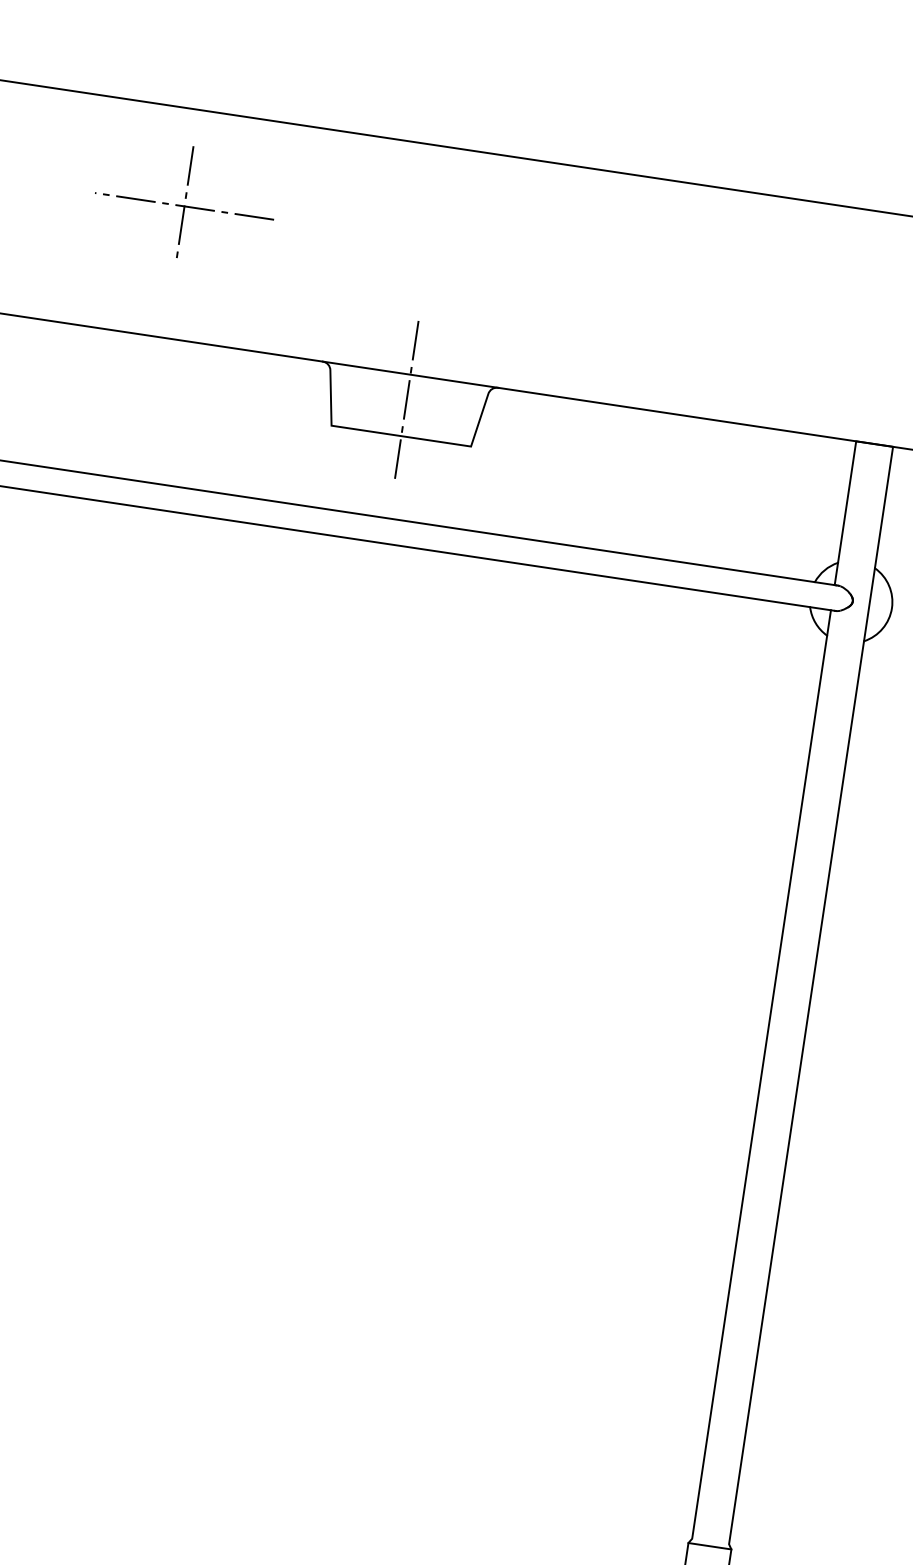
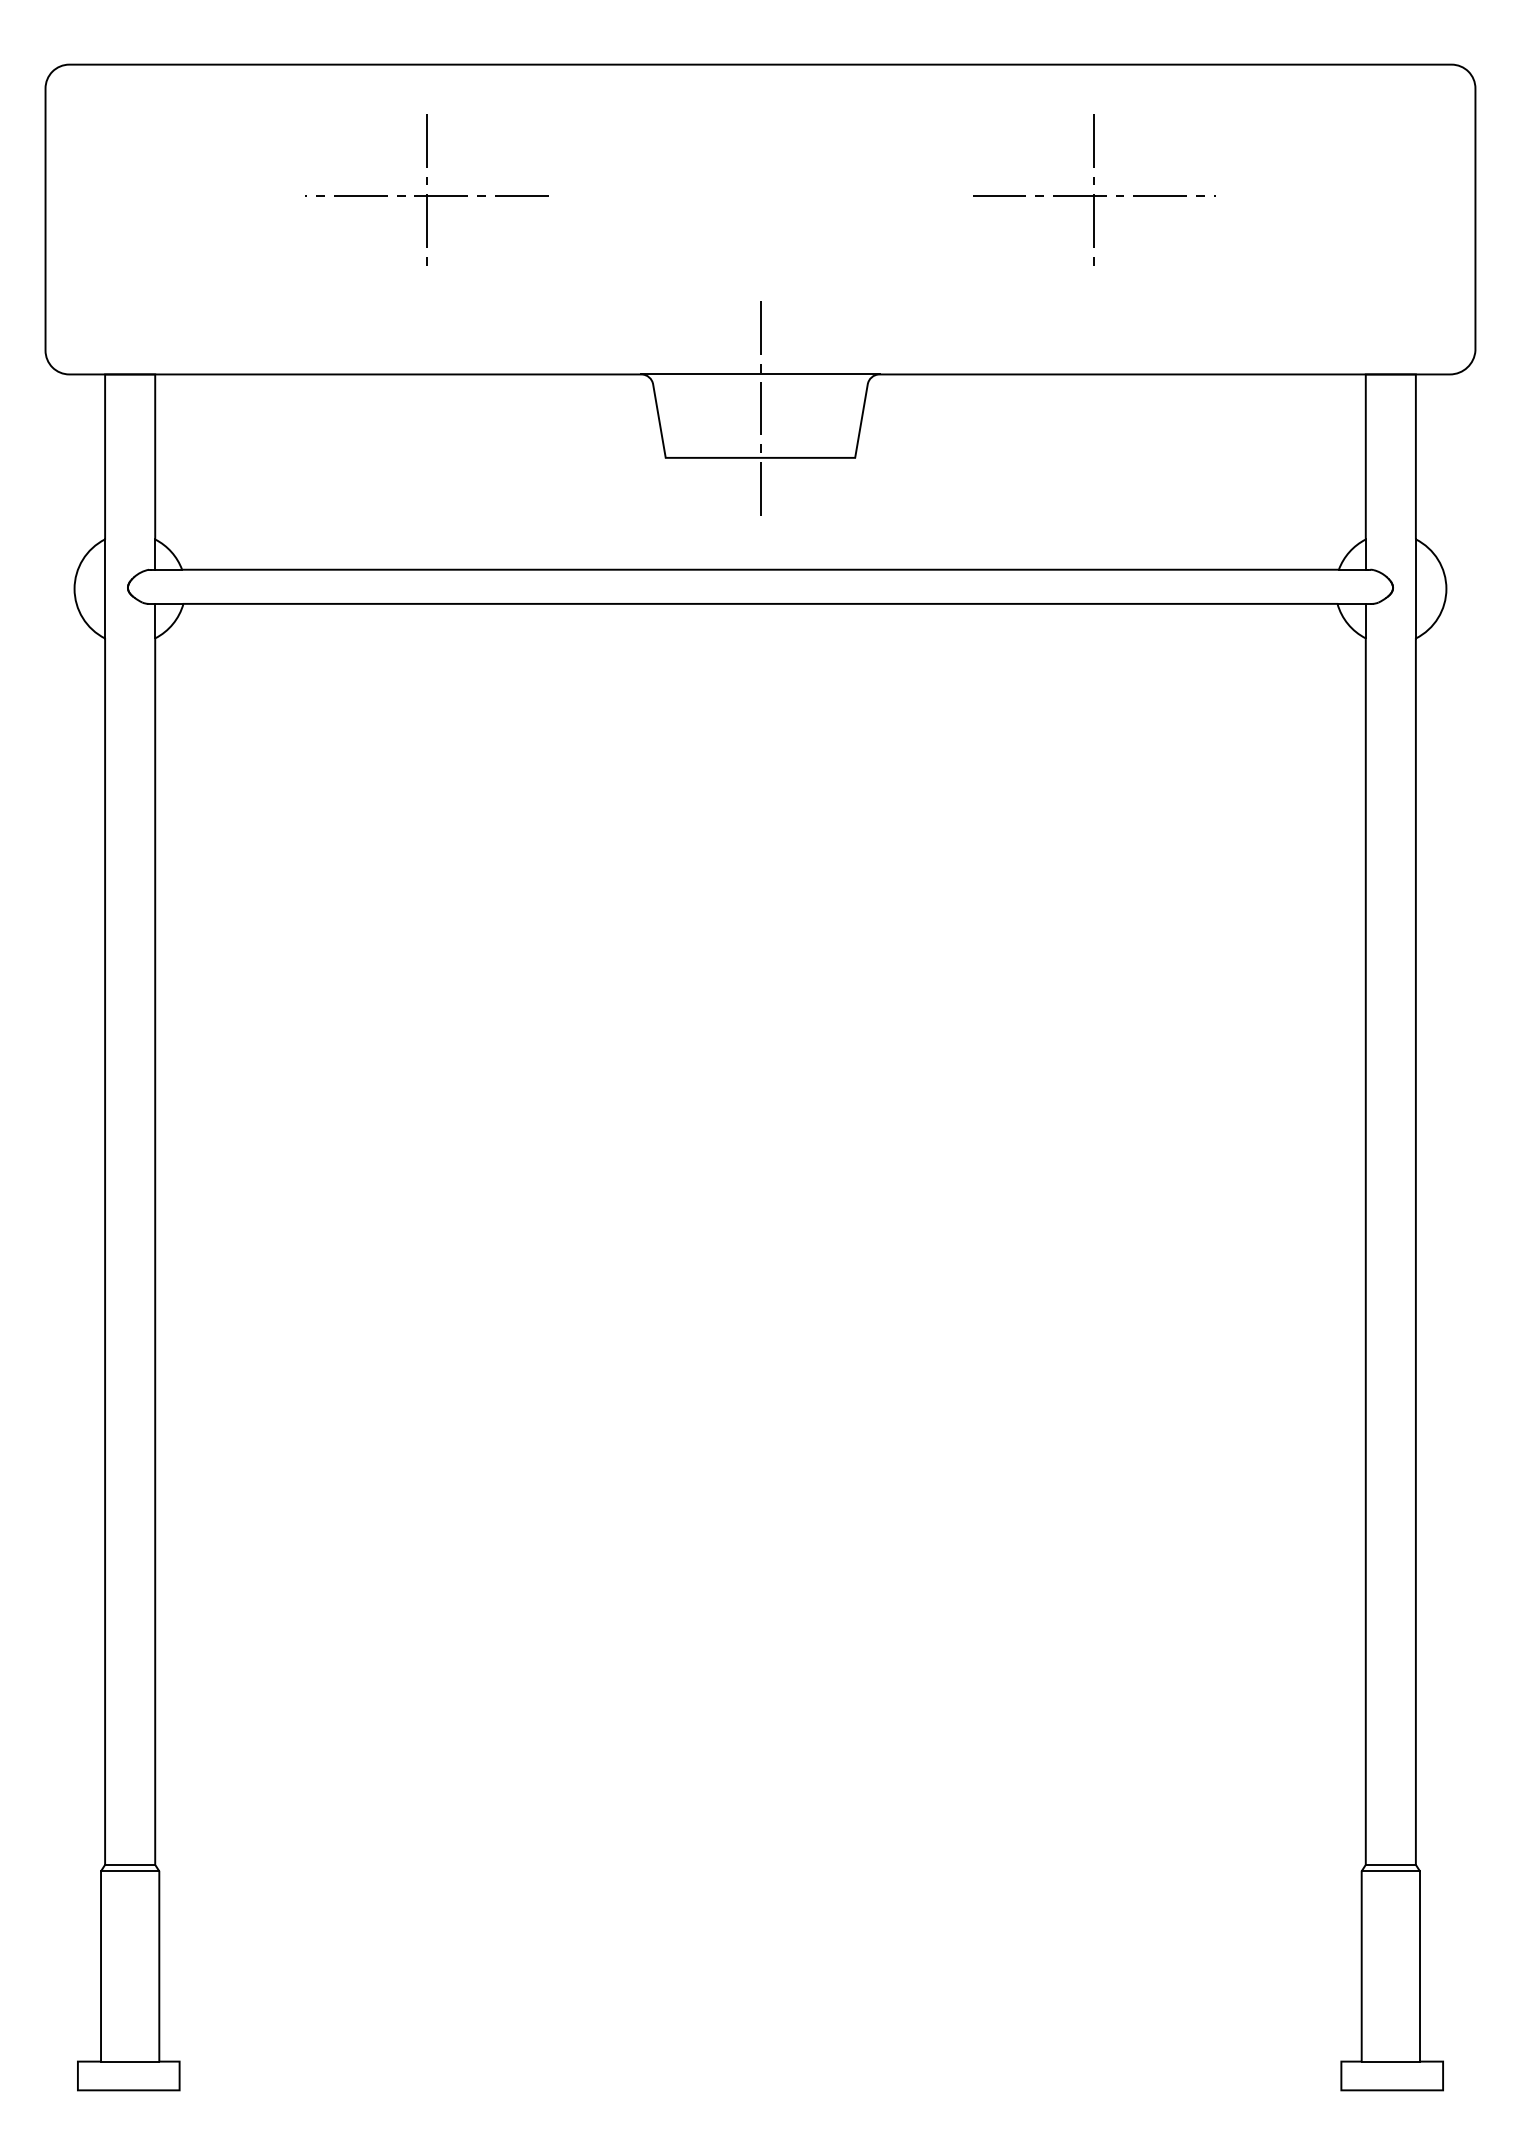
part: (676, 275) -> (1094, 189), added
line: (710, 1541) -> (1390, 1864), added

